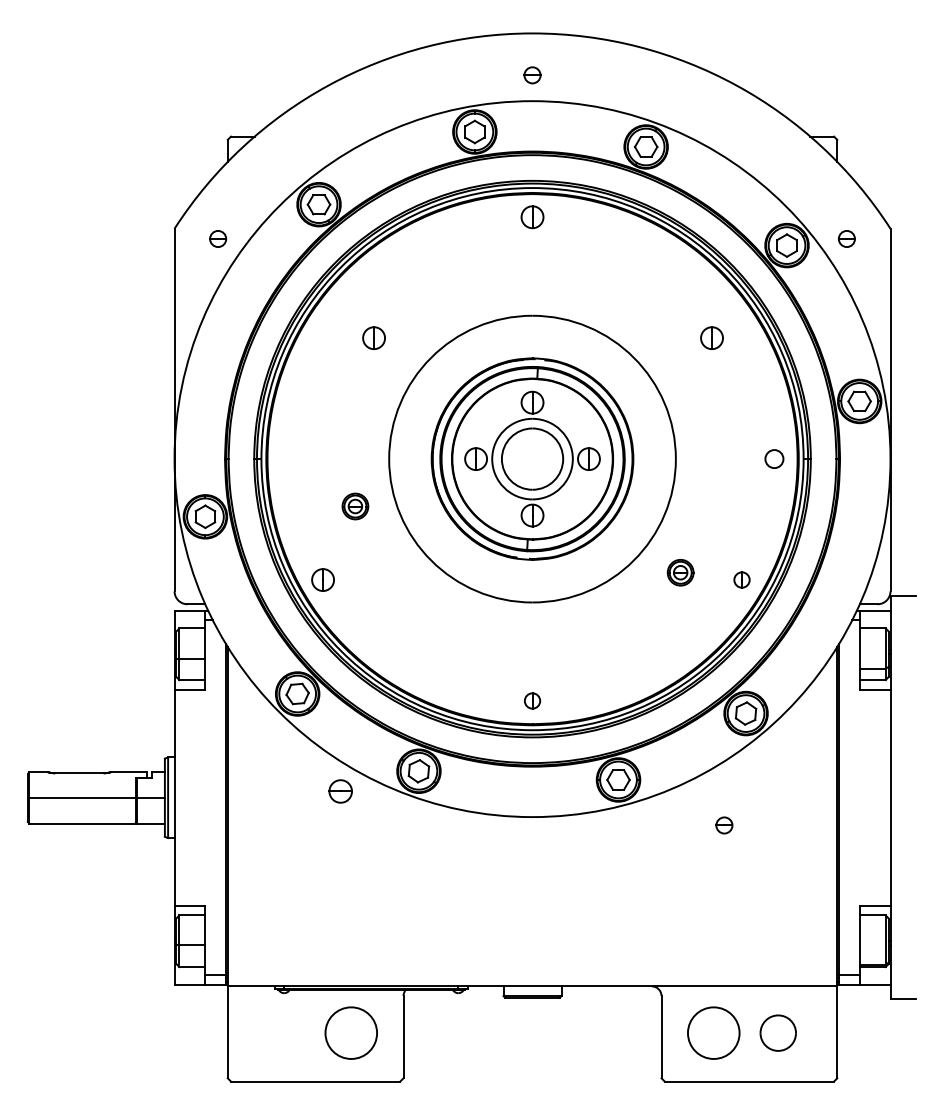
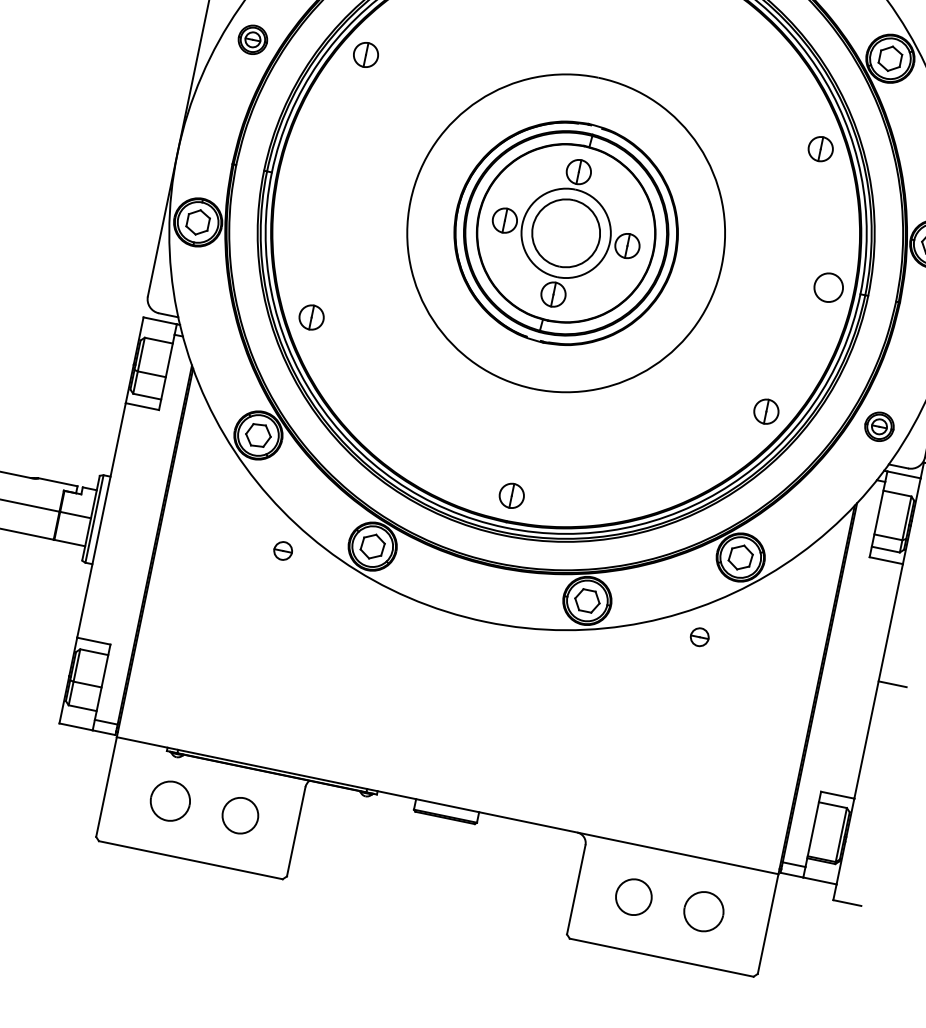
part: (373, 337) -> (365, 54), moved
part: (711, 337) -> (820, 148), moved
circle: (774, 458) -> (828, 287), size x1.43
part: (355, 506) -> (253, 39), moved
part: (680, 572) -> (879, 426), moved
part: (741, 579) -> (765, 410), size x1.43
part: (532, 700) -> (511, 495), size x1.43
part: (340, 791) -> (283, 550), size x0.71
line: (903, 797) -> (892, 684), added
part: (724, 825) -> (699, 637), moved
part: (286, 1032) -> (170, 800), added
circle: (351, 1033) -> (240, 816), size x0.62
circle: (713, 1033) -> (633, 897), size x0.62

